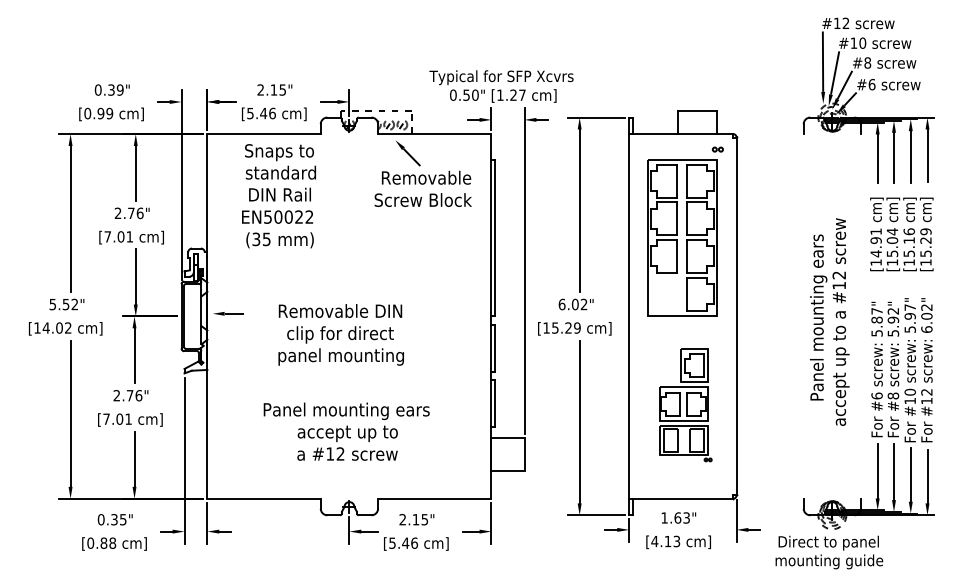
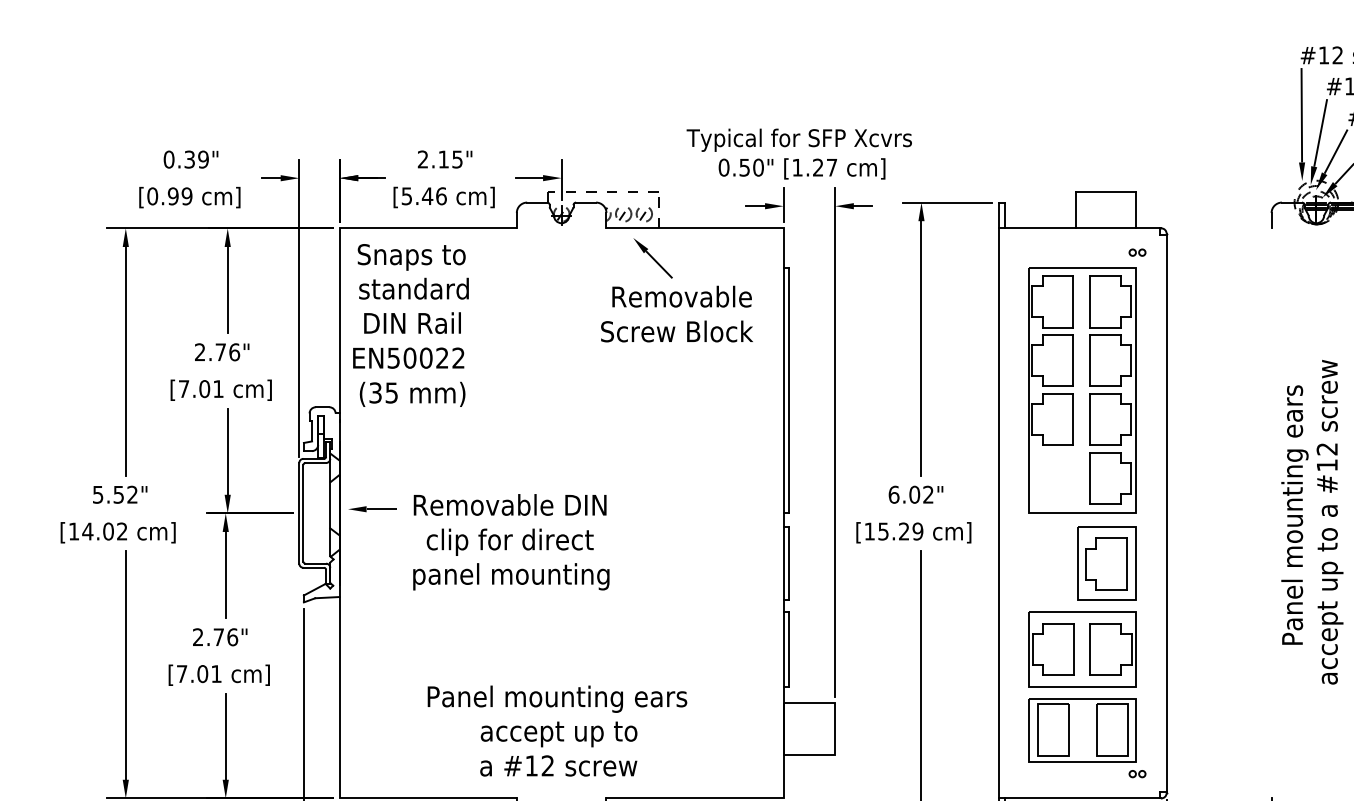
text: (278, 196) -> (410, 325), moved
text: (340, 334) -> (510, 541), moved
part: (685, 405) -> (1086, 652), size x1.43
text: (346, 431) -> (557, 730), moved

